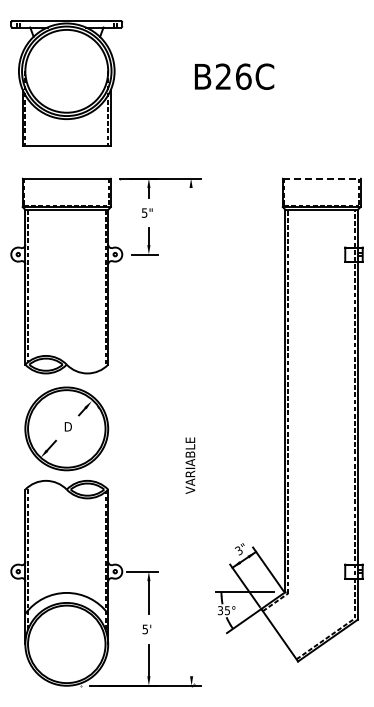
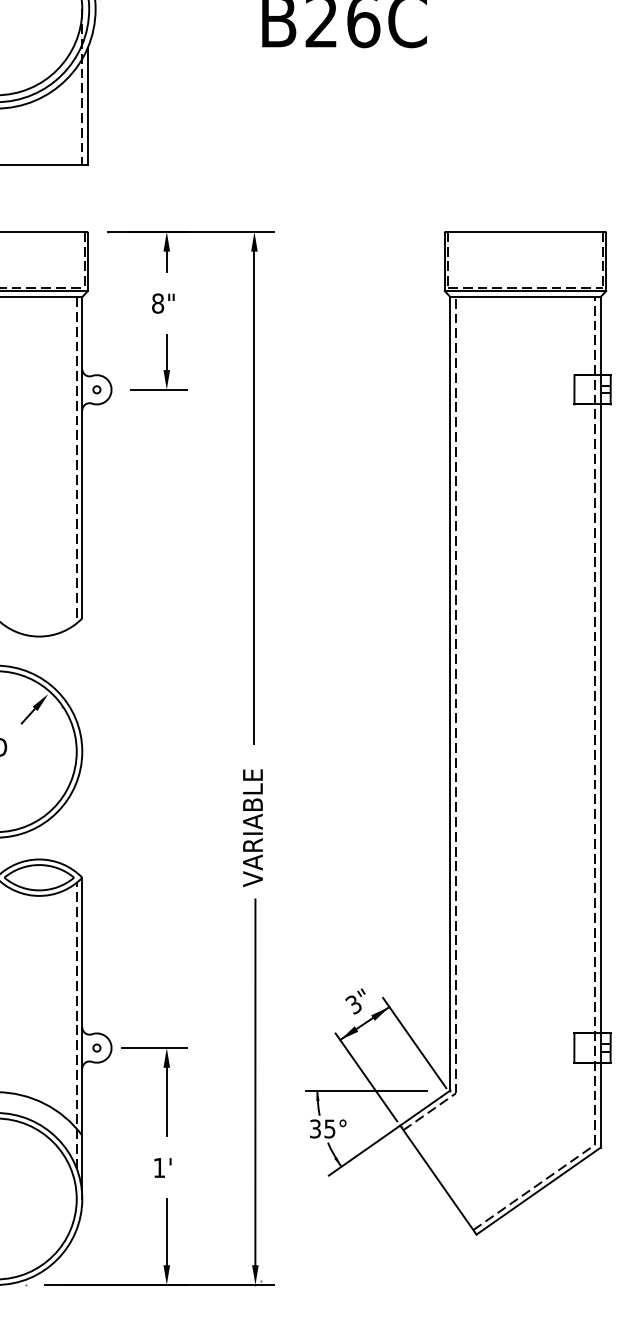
line: (322, 178) -> (527, 231), dashed -> solid
text: (144, 212) -> (157, 302), 5" -> 8"
line: (191, 306) -> (255, 497), added
line: (191, 588) -> (255, 1083), added
text: (144, 629) -> (157, 1168), 5' -> 1'

